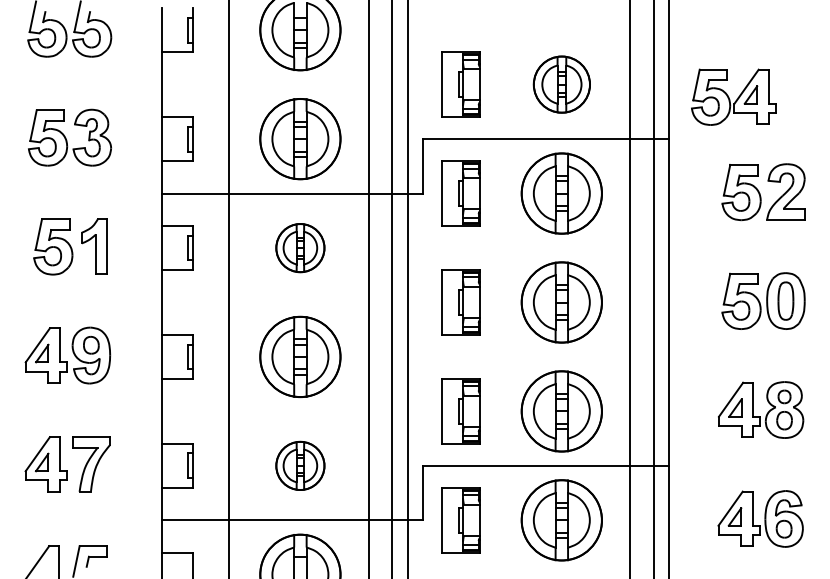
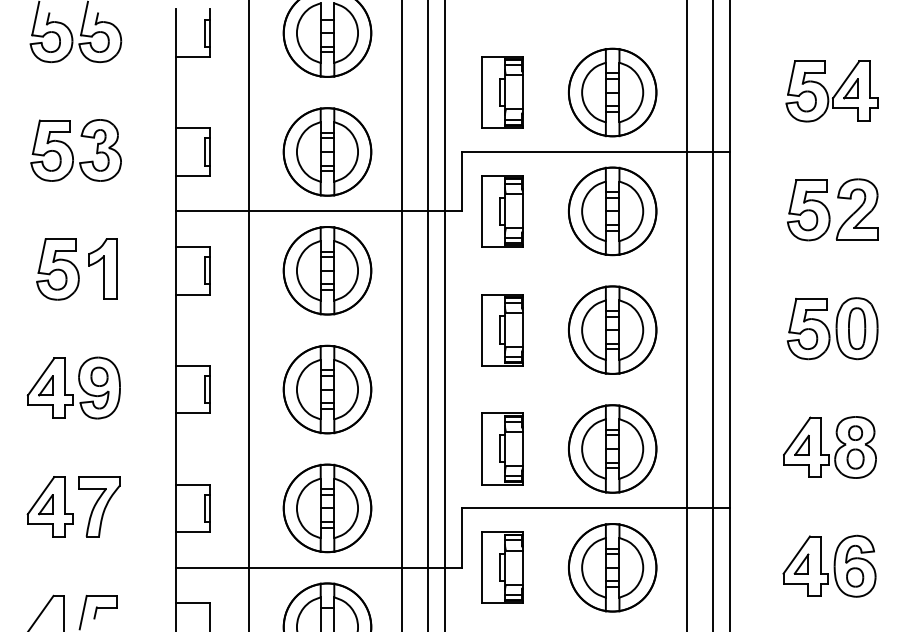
part: (561, 84) -> (612, 92), size x1.43
part: (733, 97) -> (831, 91), moved
part: (300, 247) -> (327, 270), size x1.67
part: (300, 465) -> (327, 508), size x1.67

